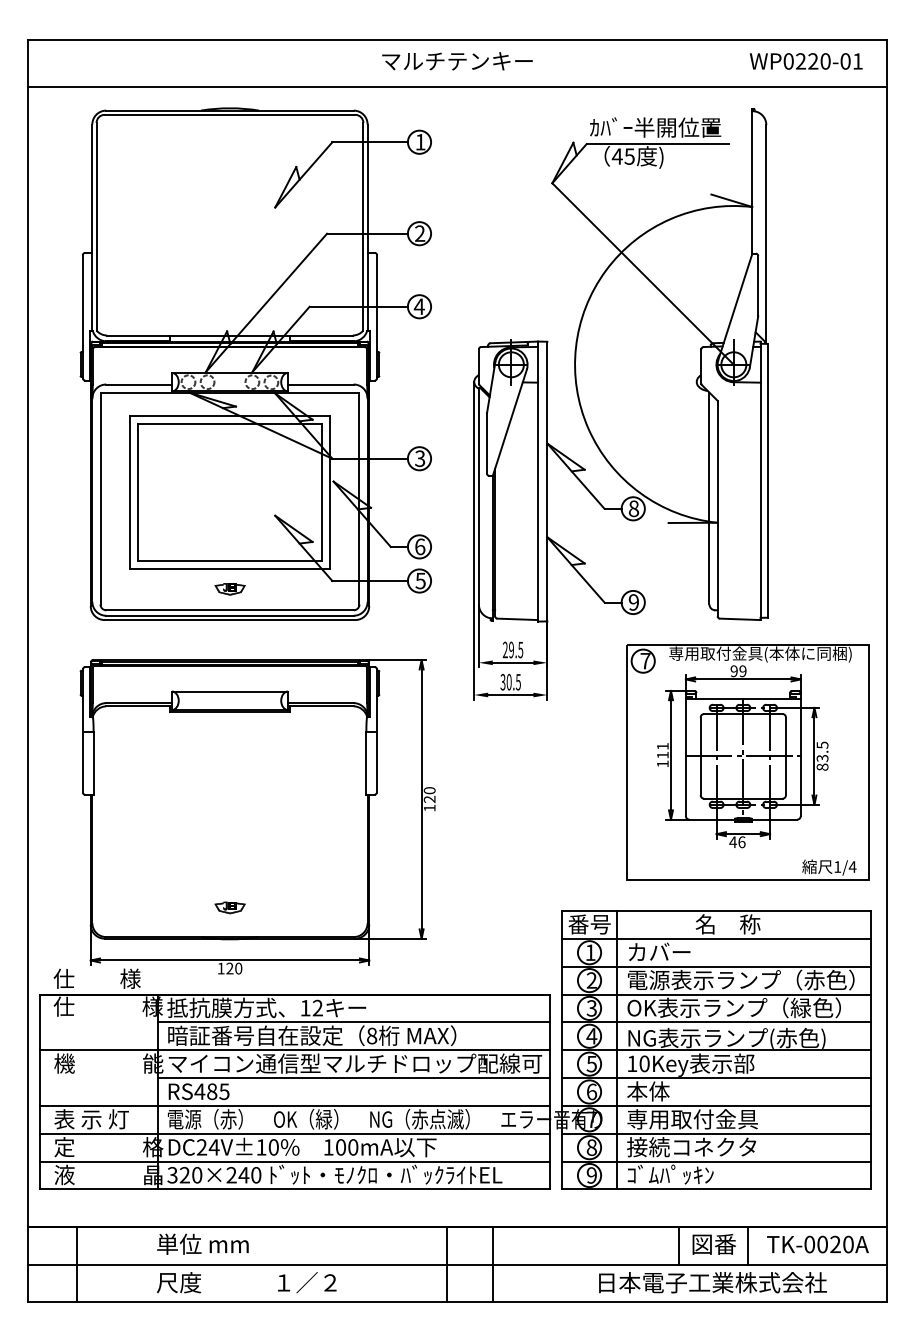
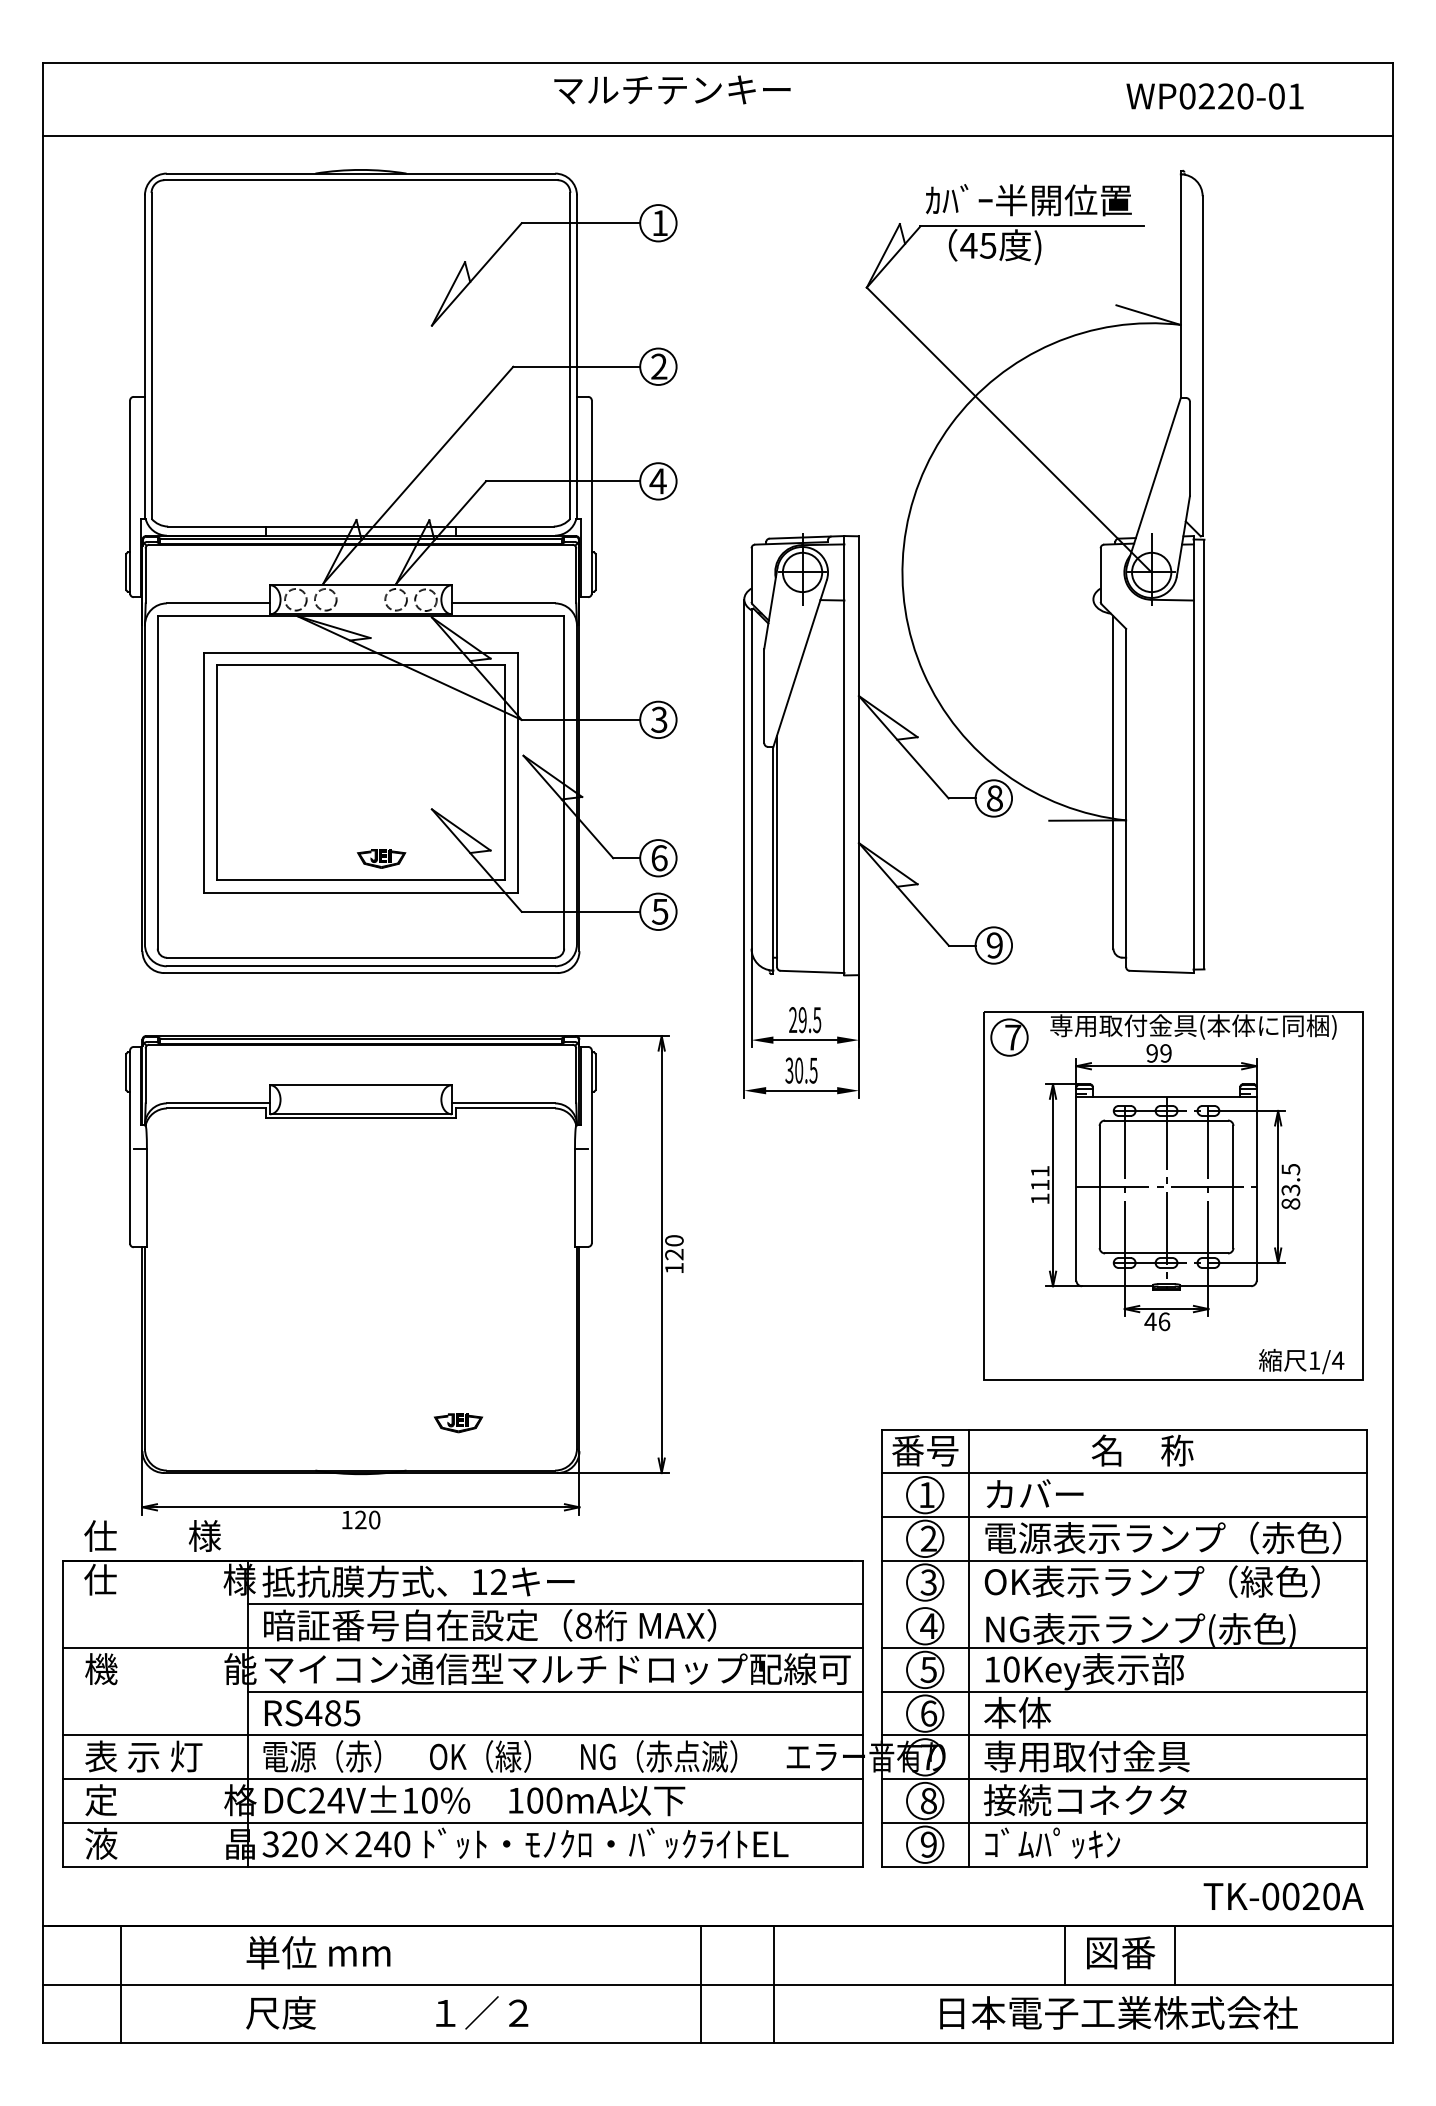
text: (457, 61) -> (672, 90), moved
text: (805, 61) -> (1213, 96), moved
part: (229, 589) -> (380, 859), moved
part: (229, 907) -> (457, 1422), moved
line: (715, 1022) -> (1122, 1604), removed
text: (817, 1244) -> (1282, 1896), moved

